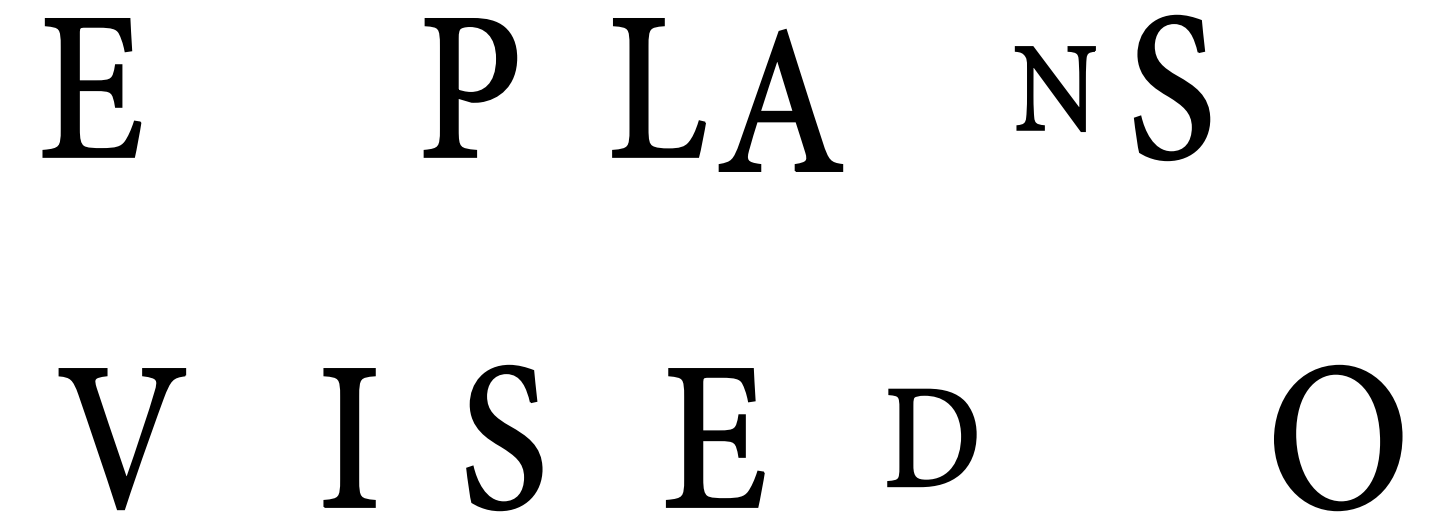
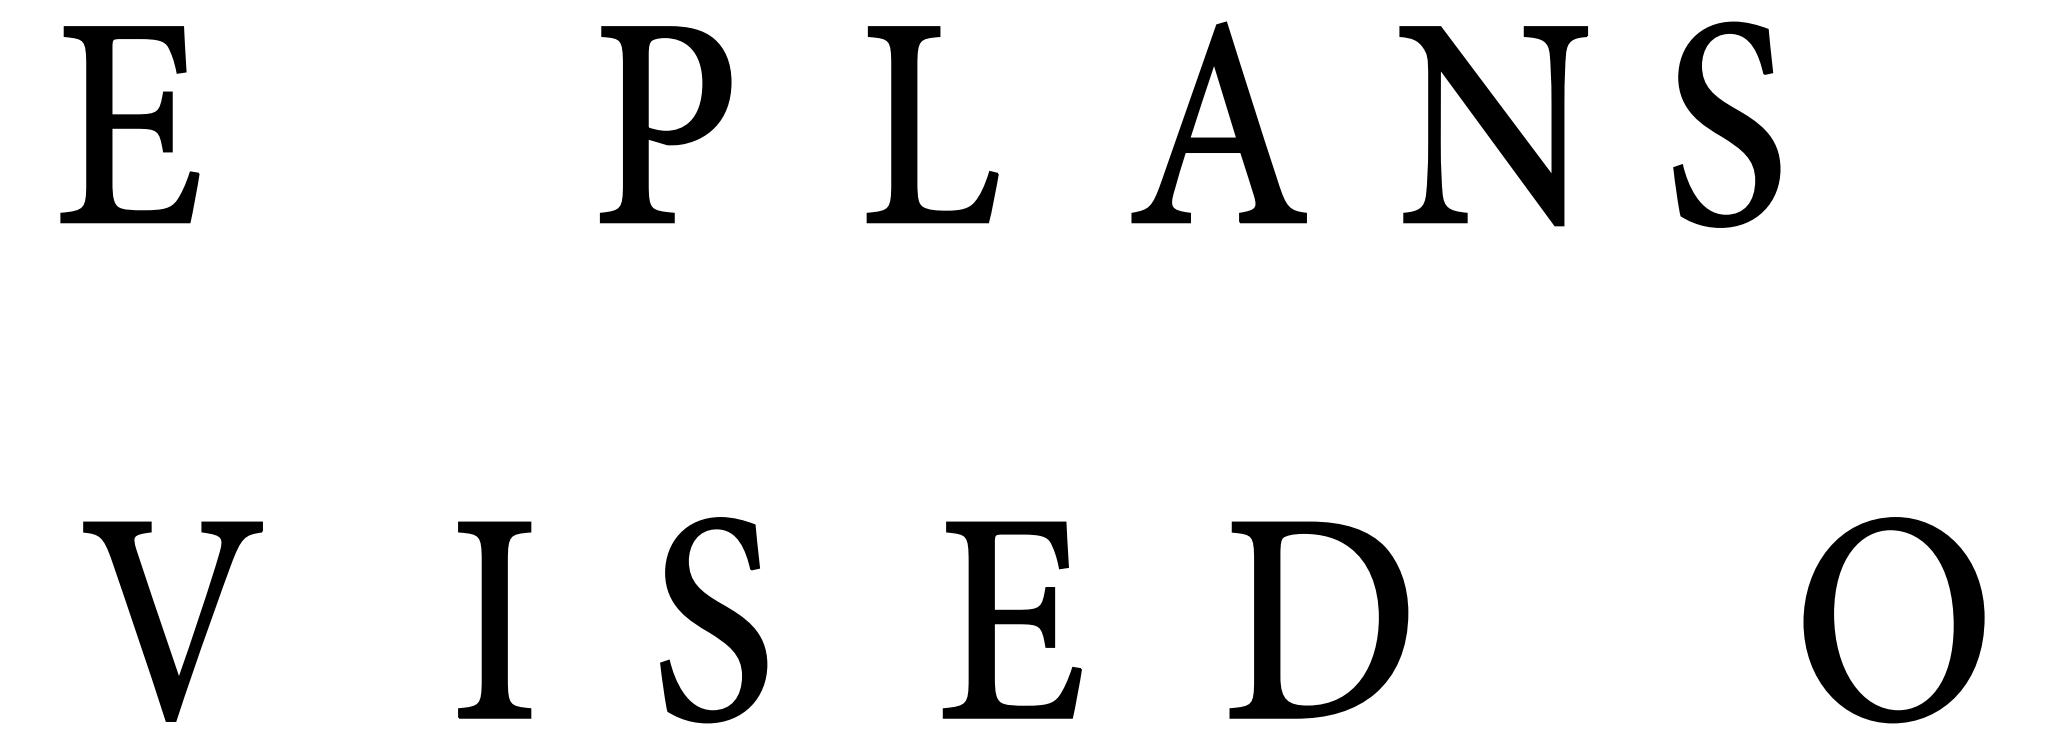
part: (1171, 87) -> (1726, 124), moved
part: (1055, 89) -> (1493, 126), size x1.67
part: (780, 100) -> (1218, 122), moved
part: (931, 437) -> (1318, 619), size x1.43

